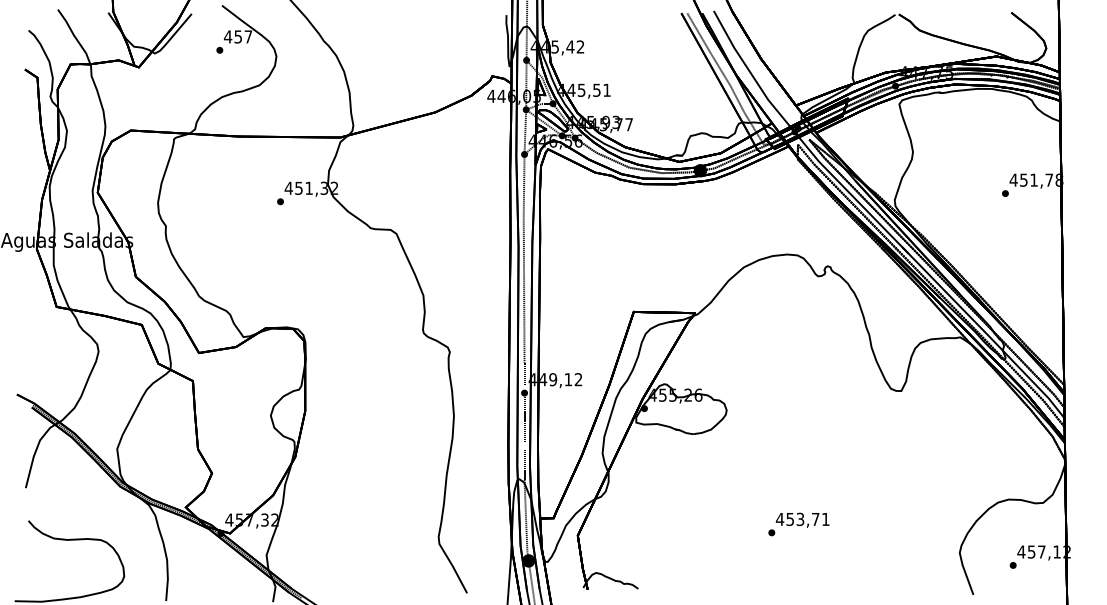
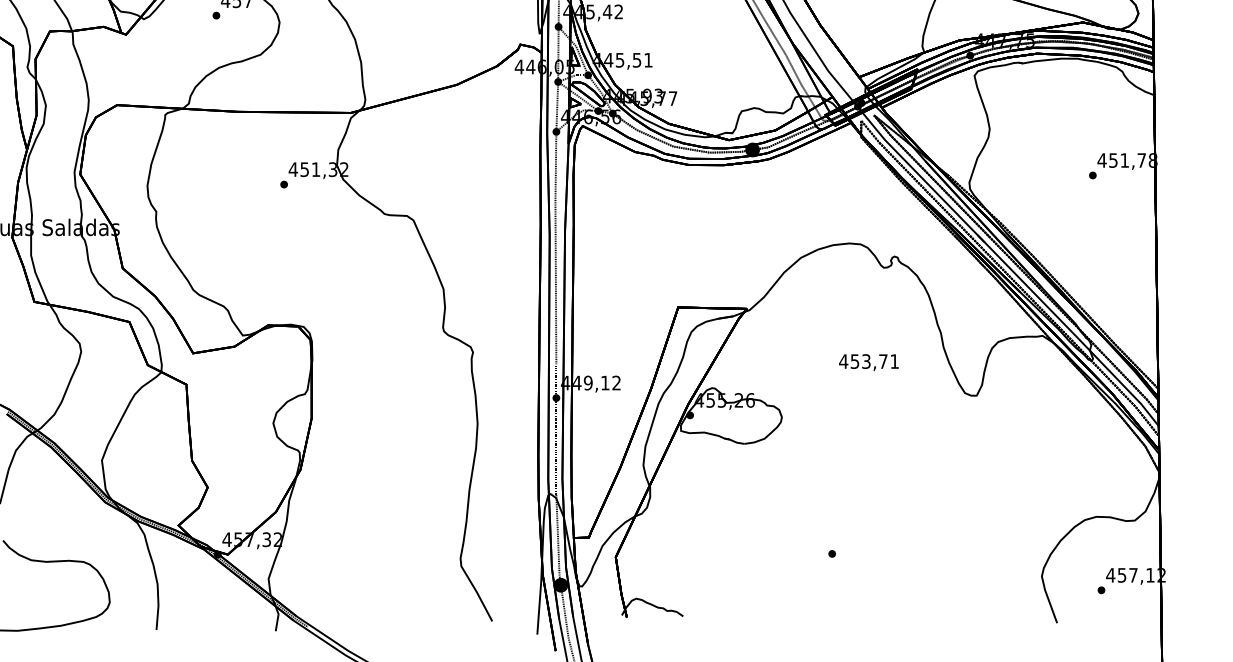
text: (802, 519) -> (868, 361), moved

